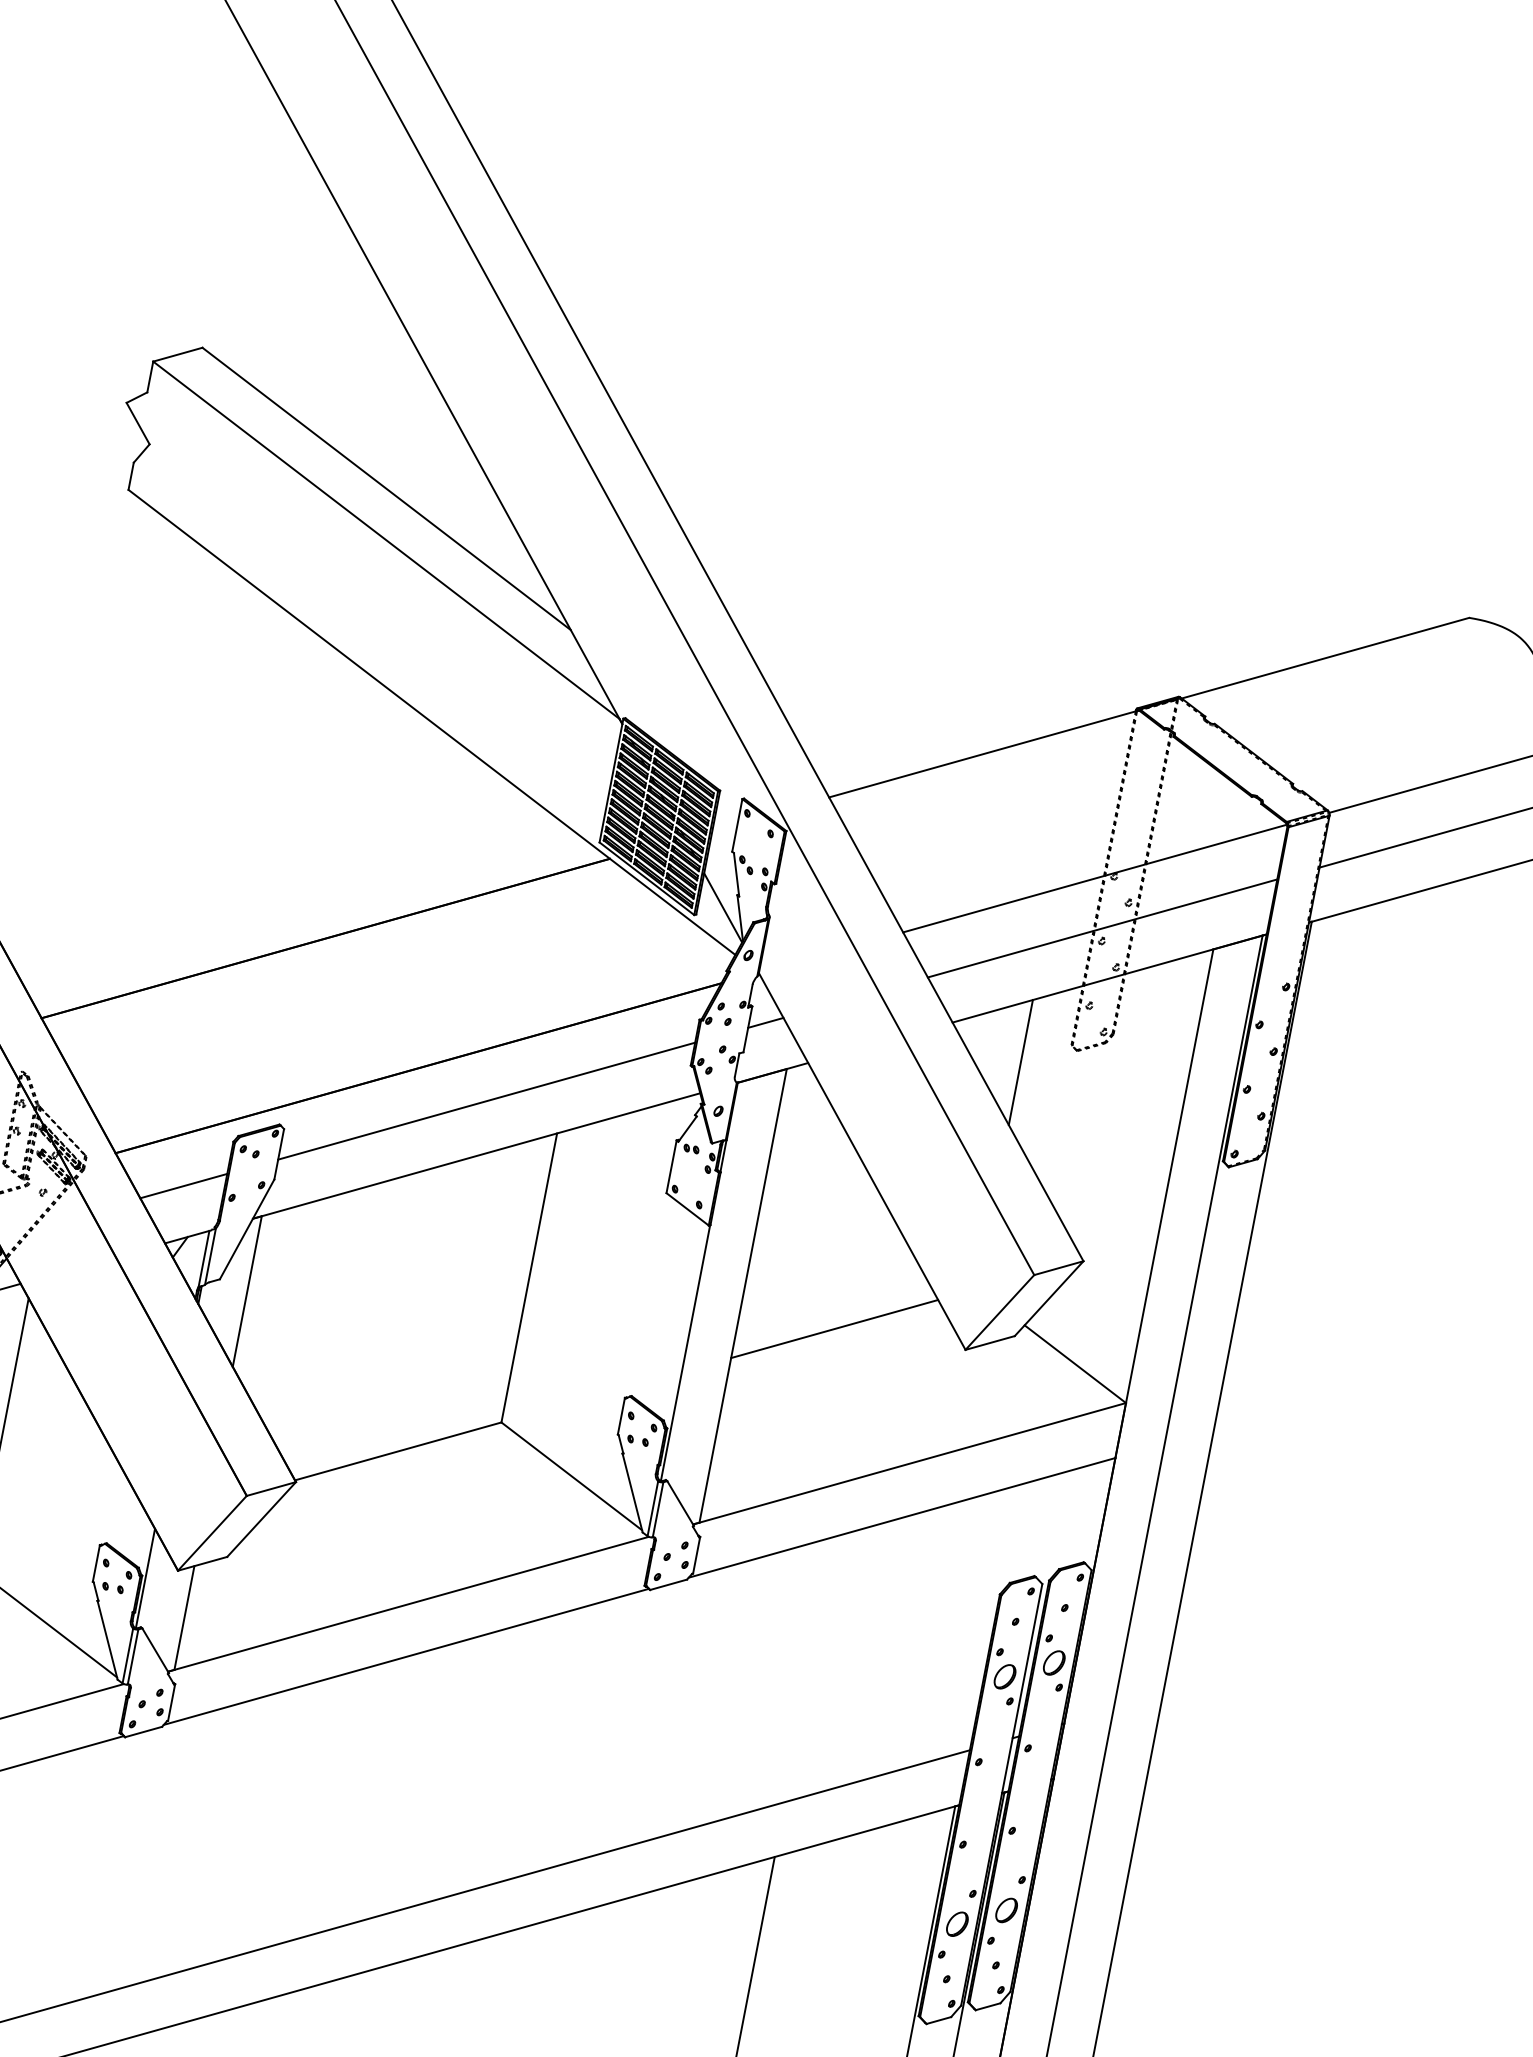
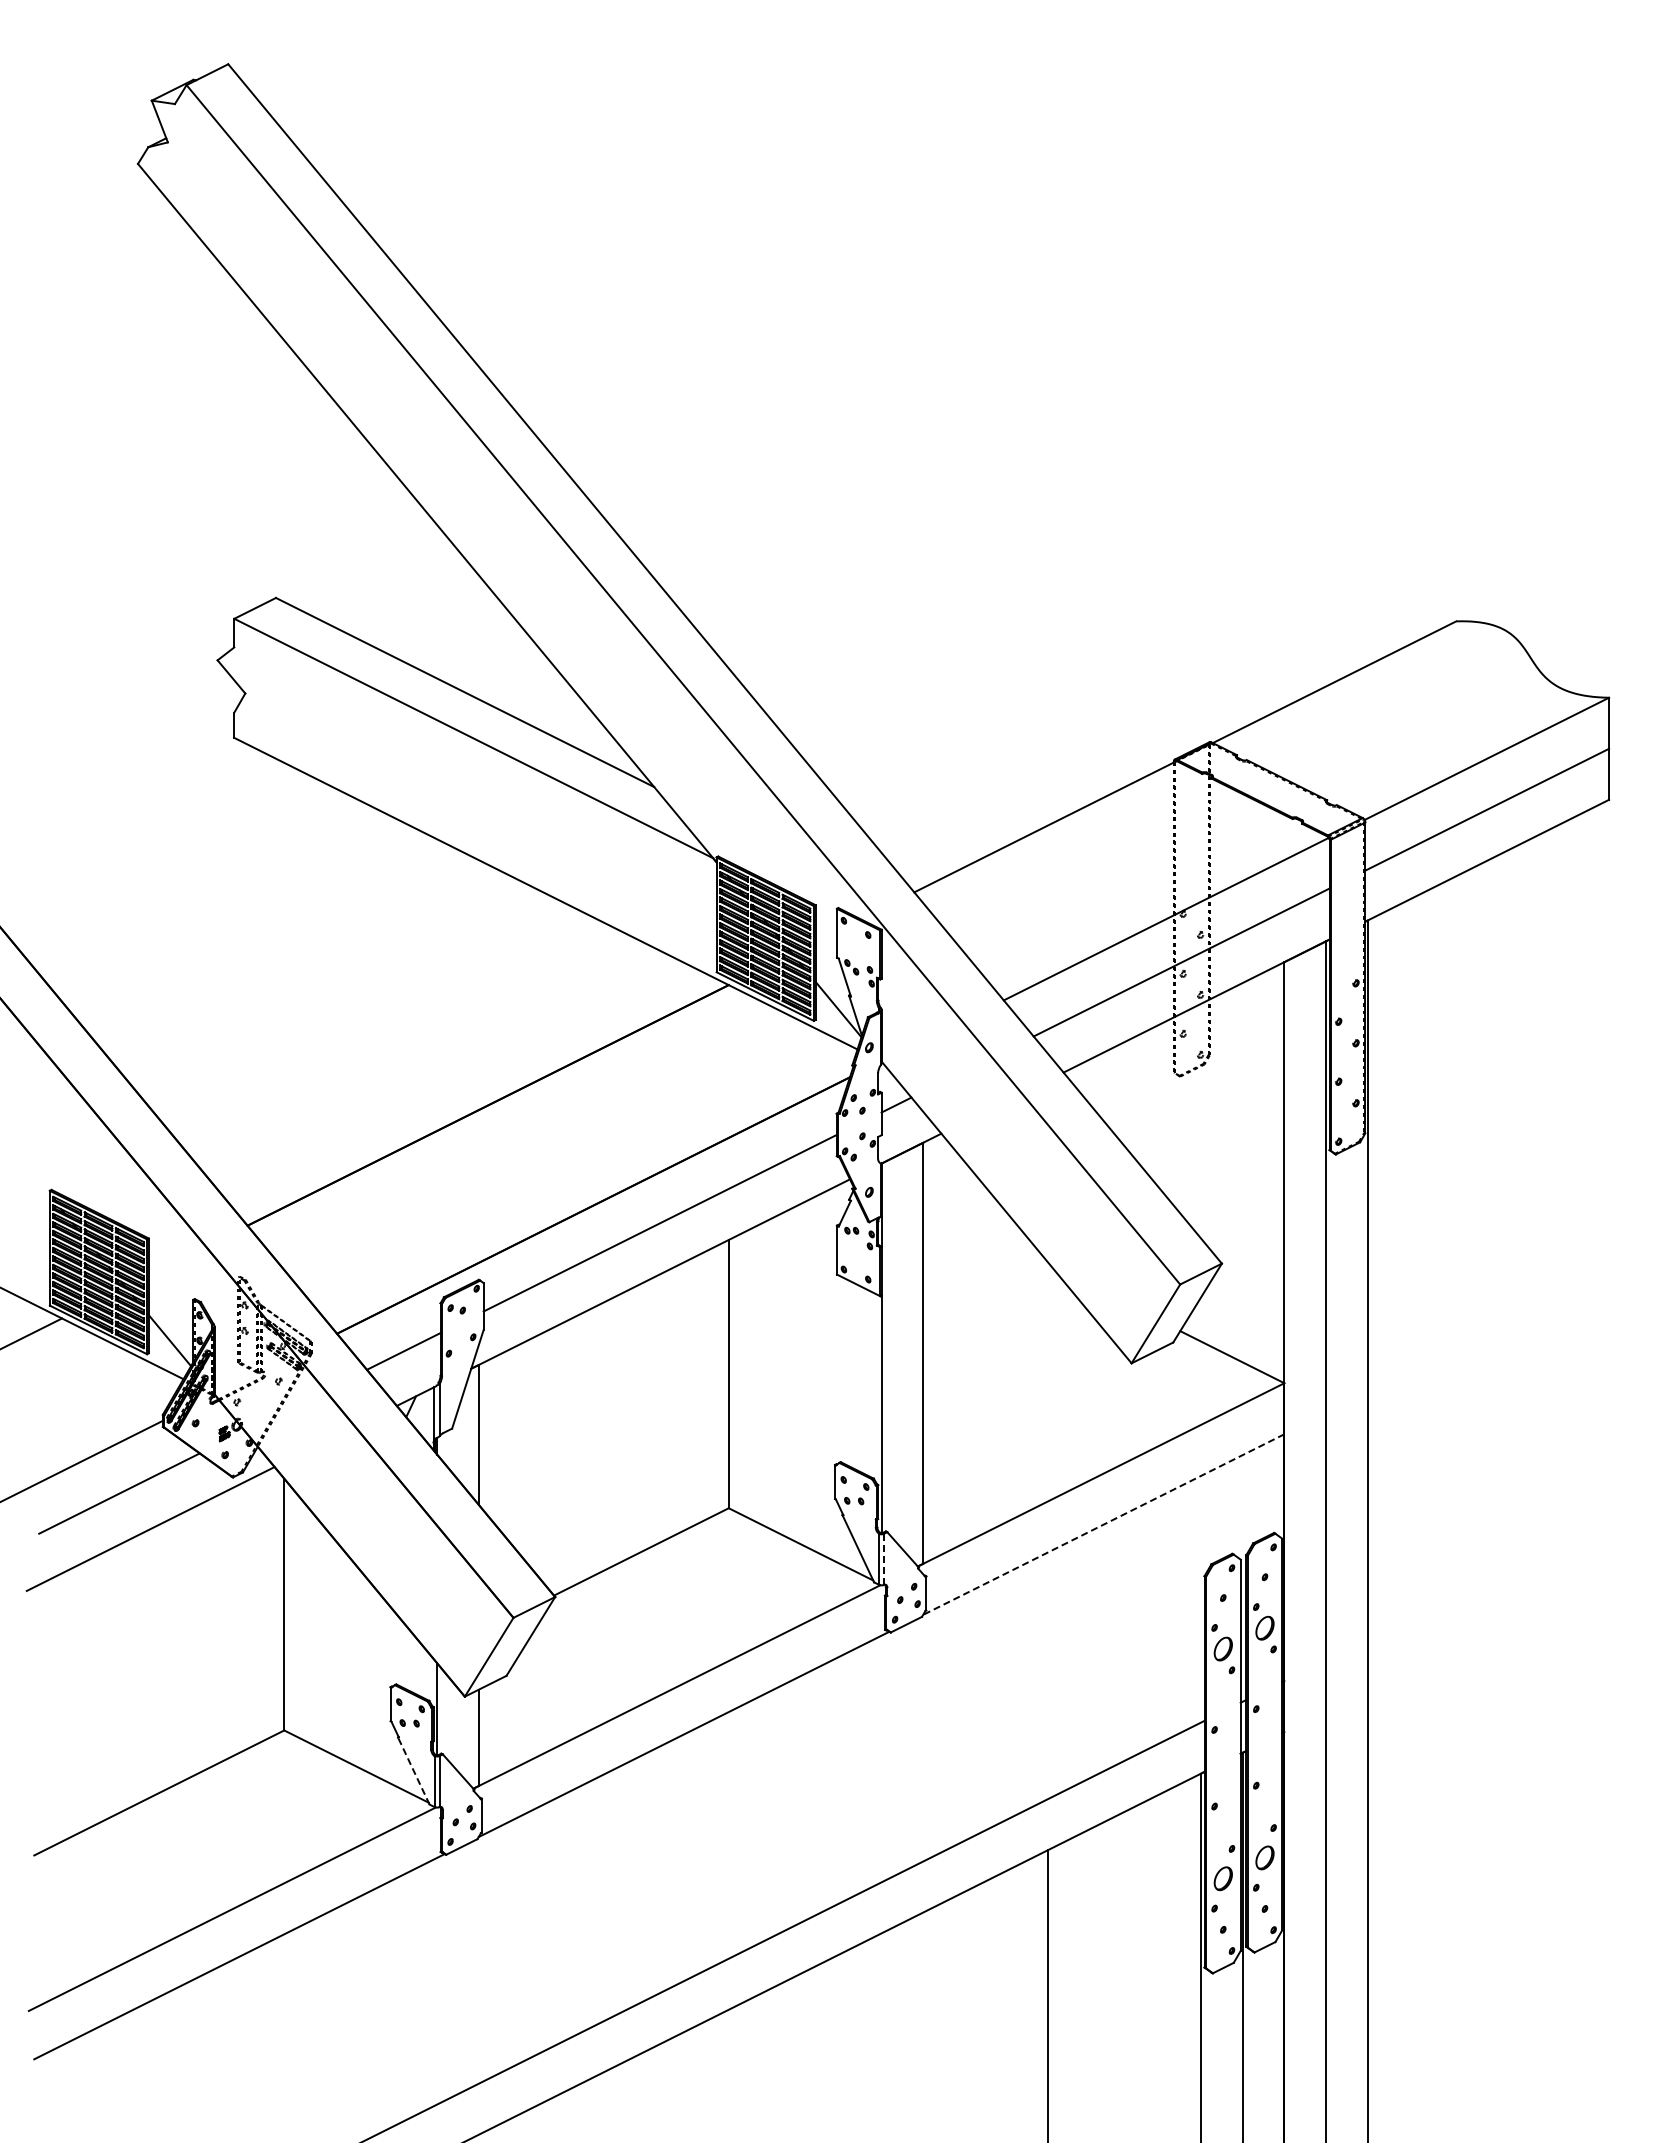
line: (1020, 1062) -> (1131, 1096), removed
line: (834, 1329) -> (1010, 1367), removed
line: (658, 1509) -> (884, 1559), solid -> dashed
line: (901, 1517) -> (1103, 1524), solid -> dashed
line: (107, 1639) -> (413, 1770), solid -> dashed

